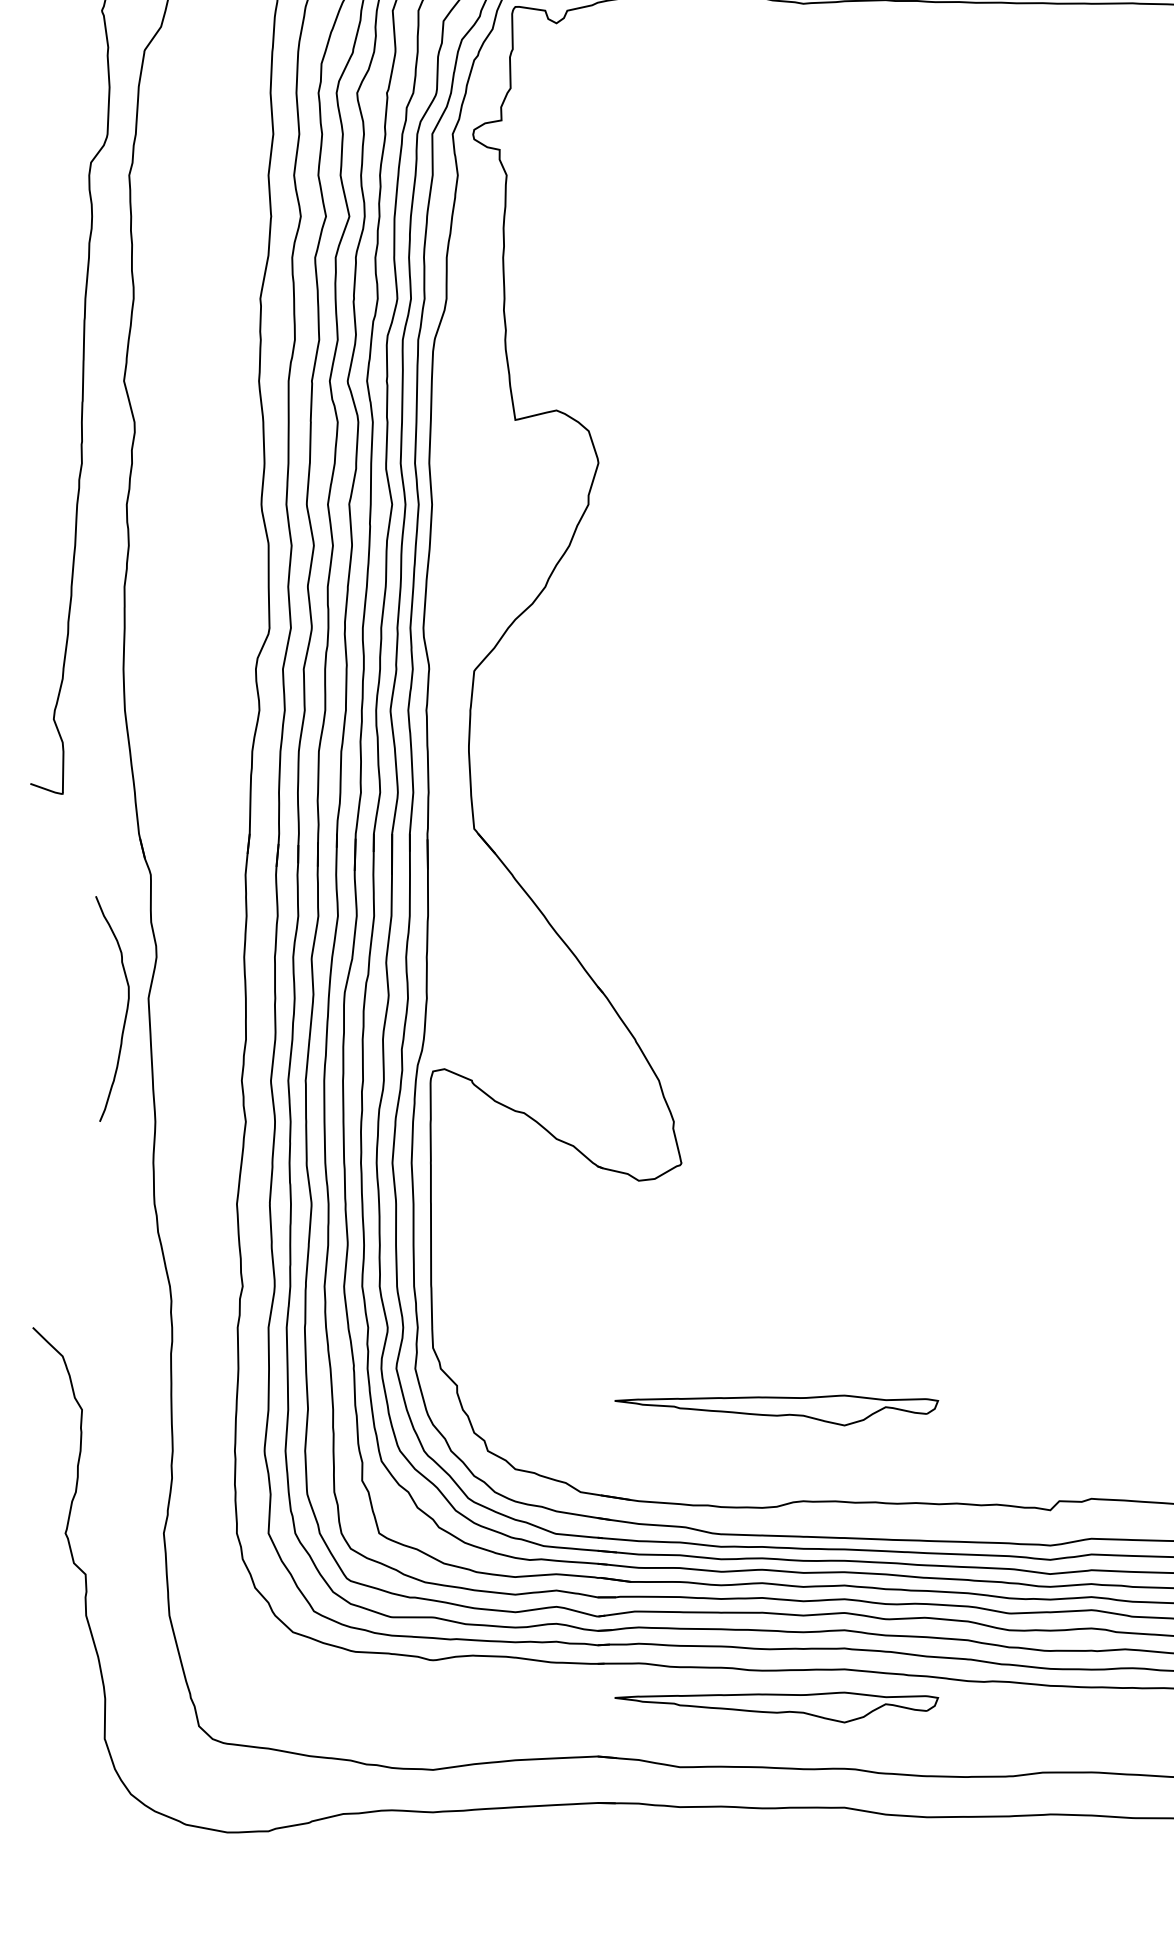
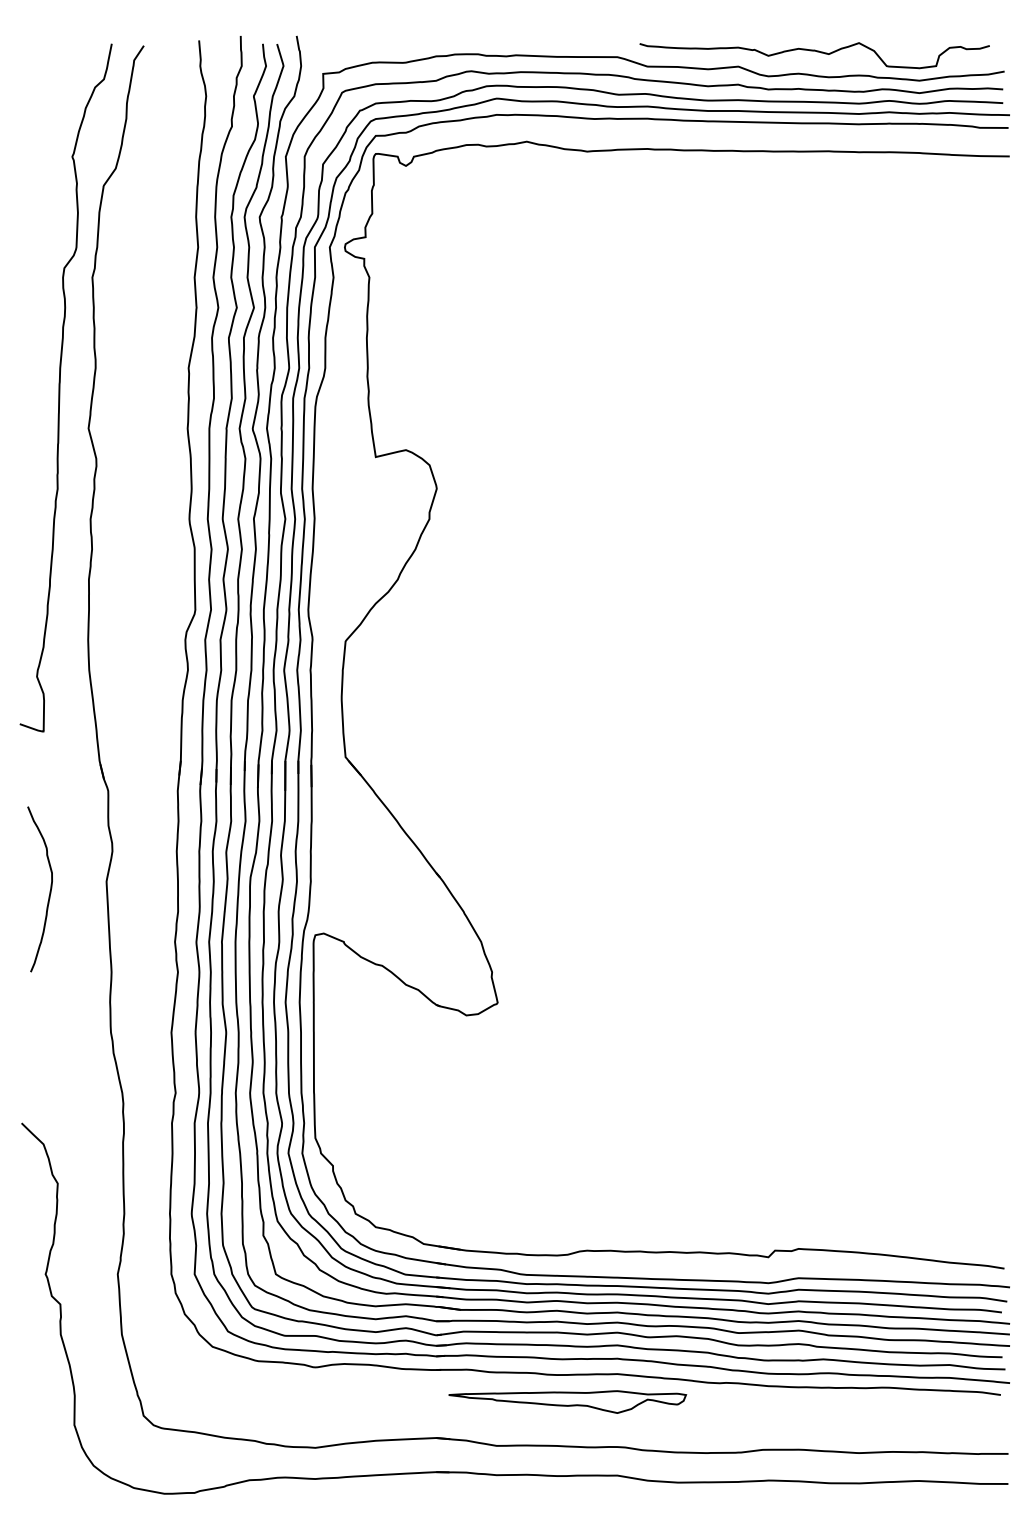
curve: (125, 1011) -> (49, 891), moved
part: (776, 1409) -> (567, 1183), removed

